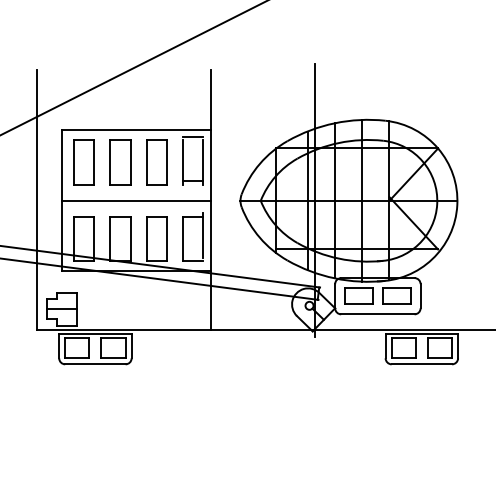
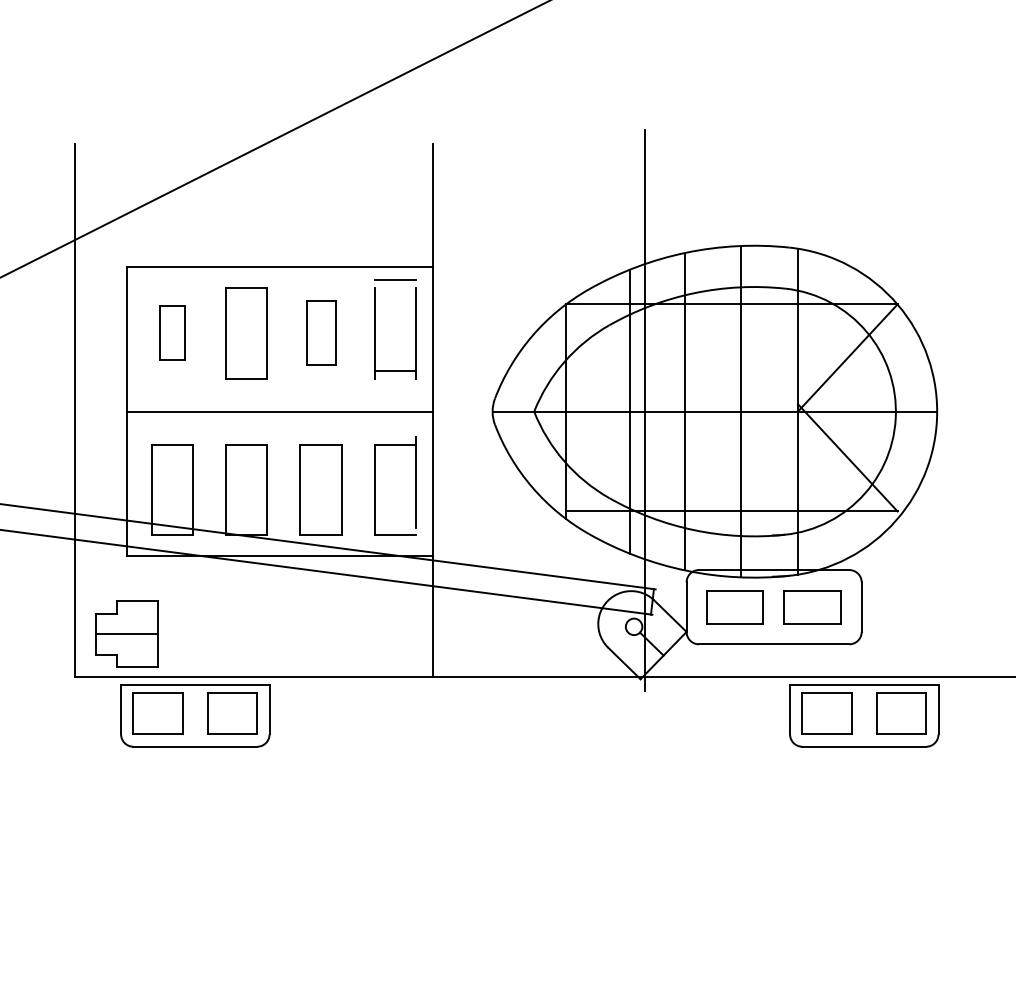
part: (83, 162) -> (170, 333), size x0.6
part: (156, 162) -> (320, 333), size x0.7

